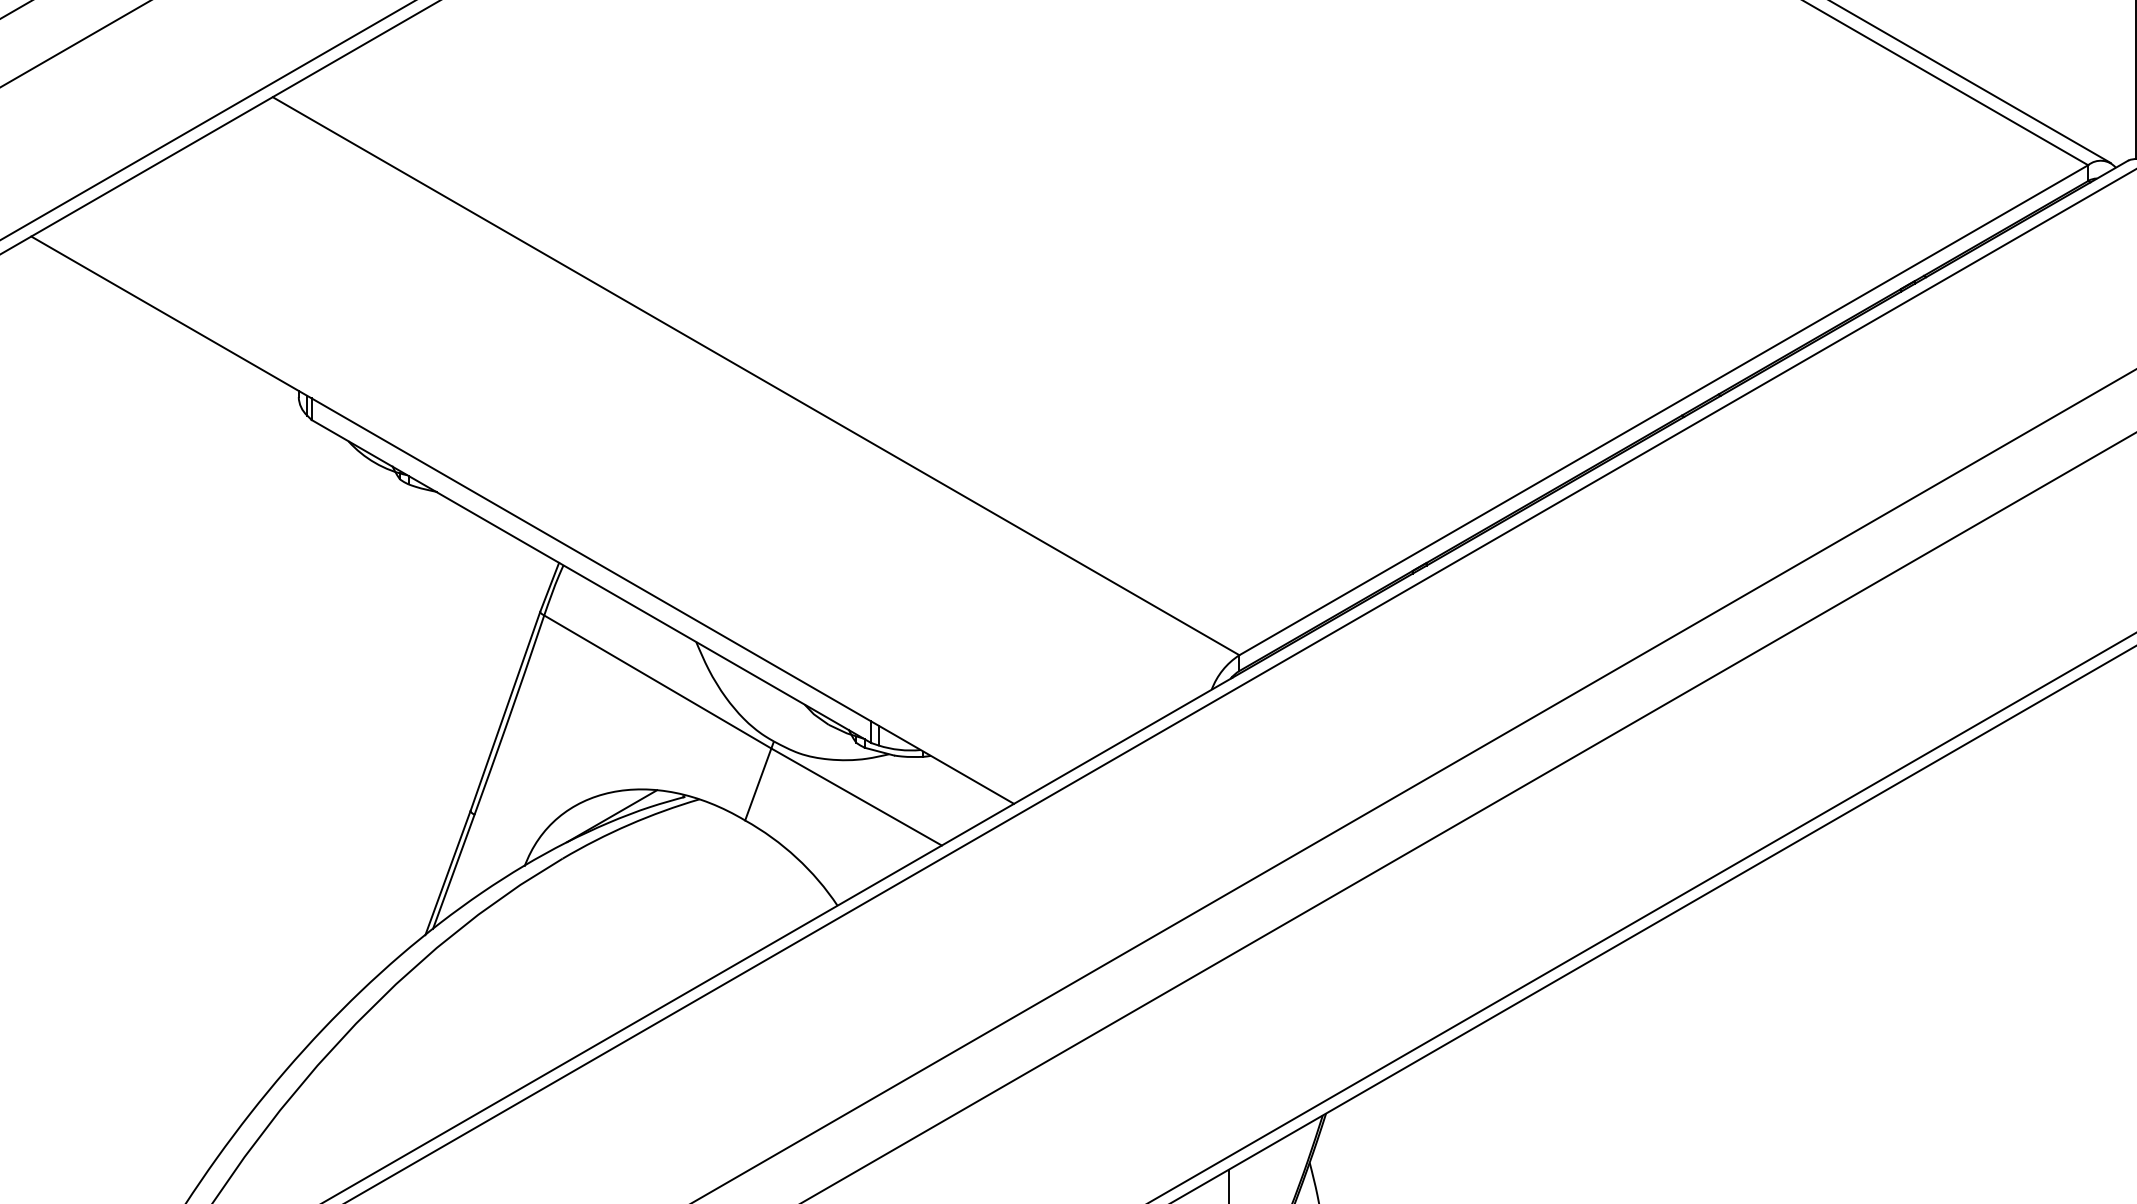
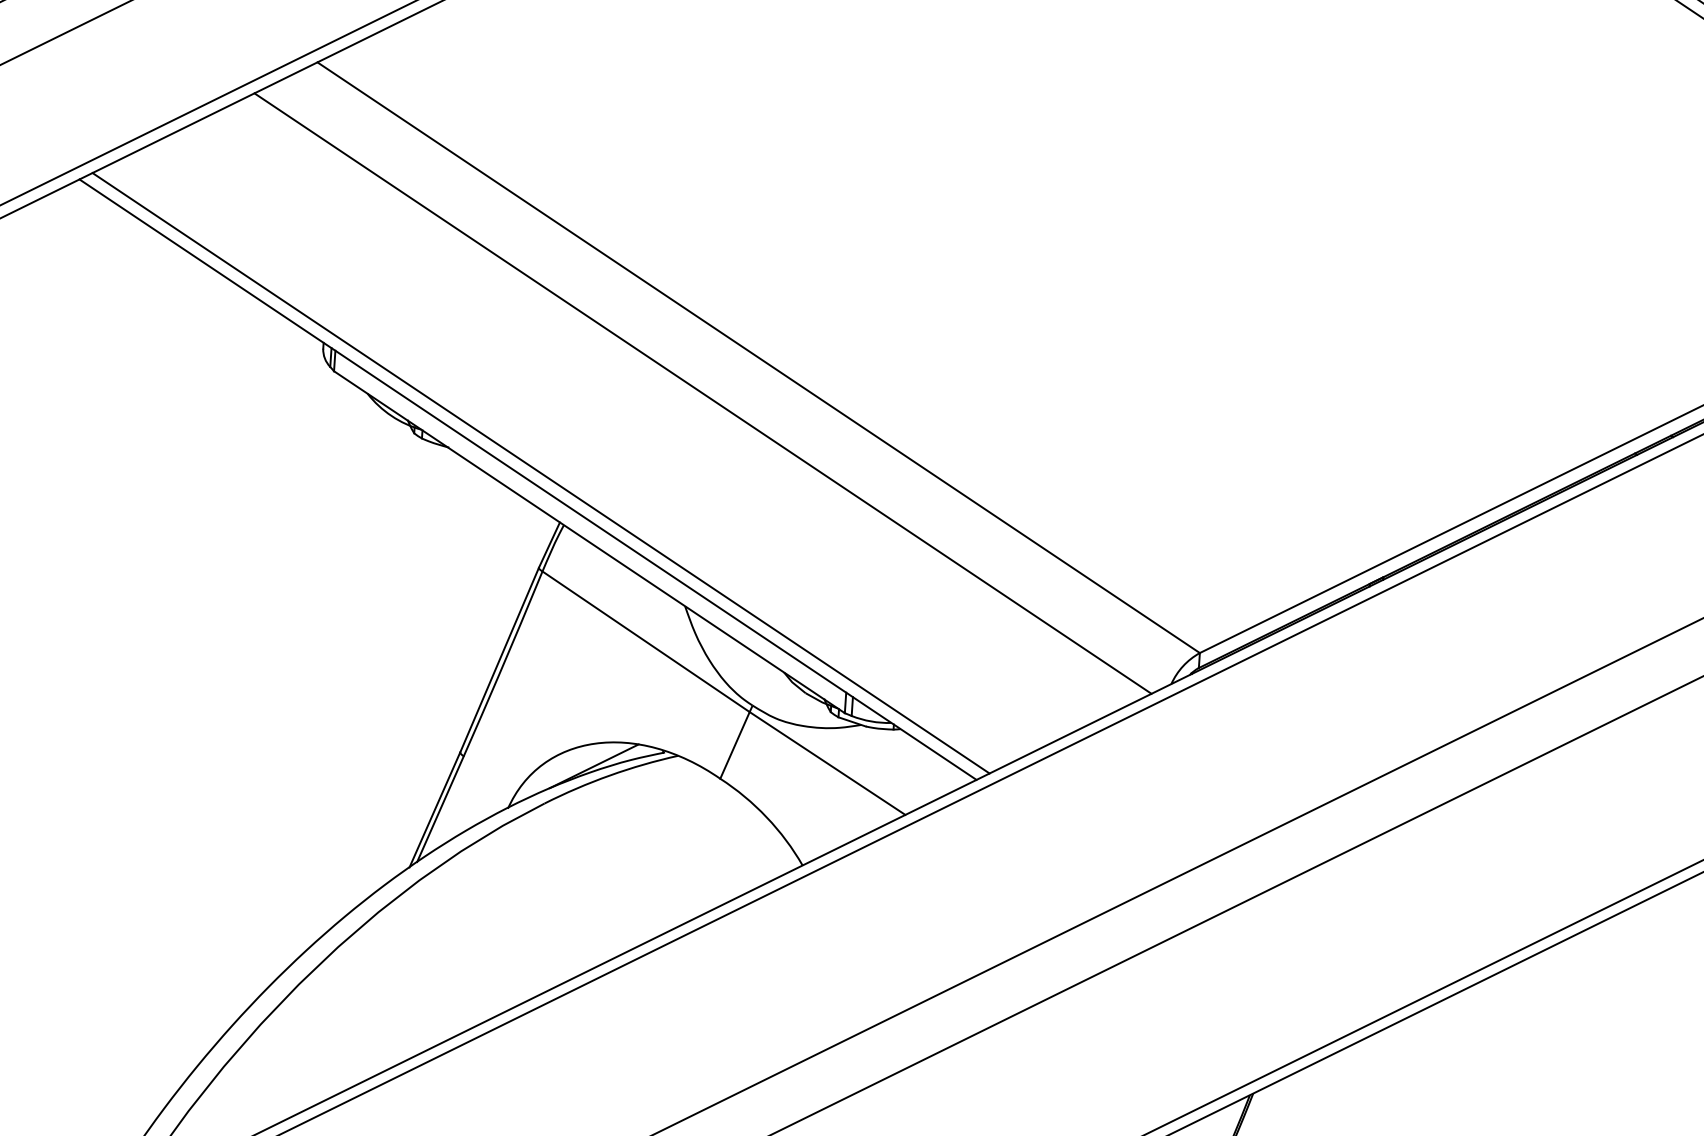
line: (699, 417) -> (702, 393), added
line: (535, 512) -> (540, 473), added

